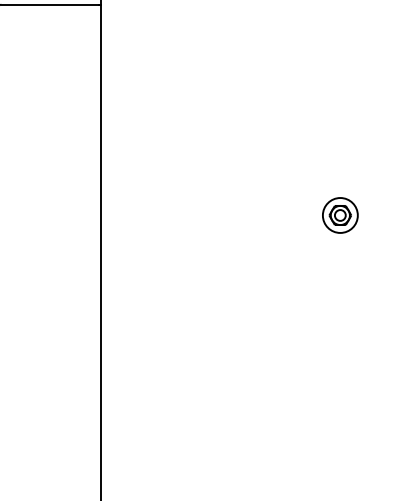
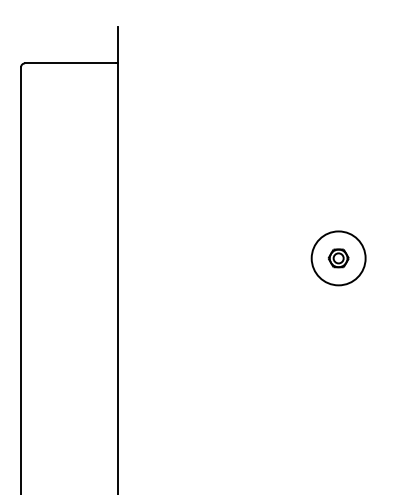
circle: (340, 215) -> (338, 258), size x1.67

